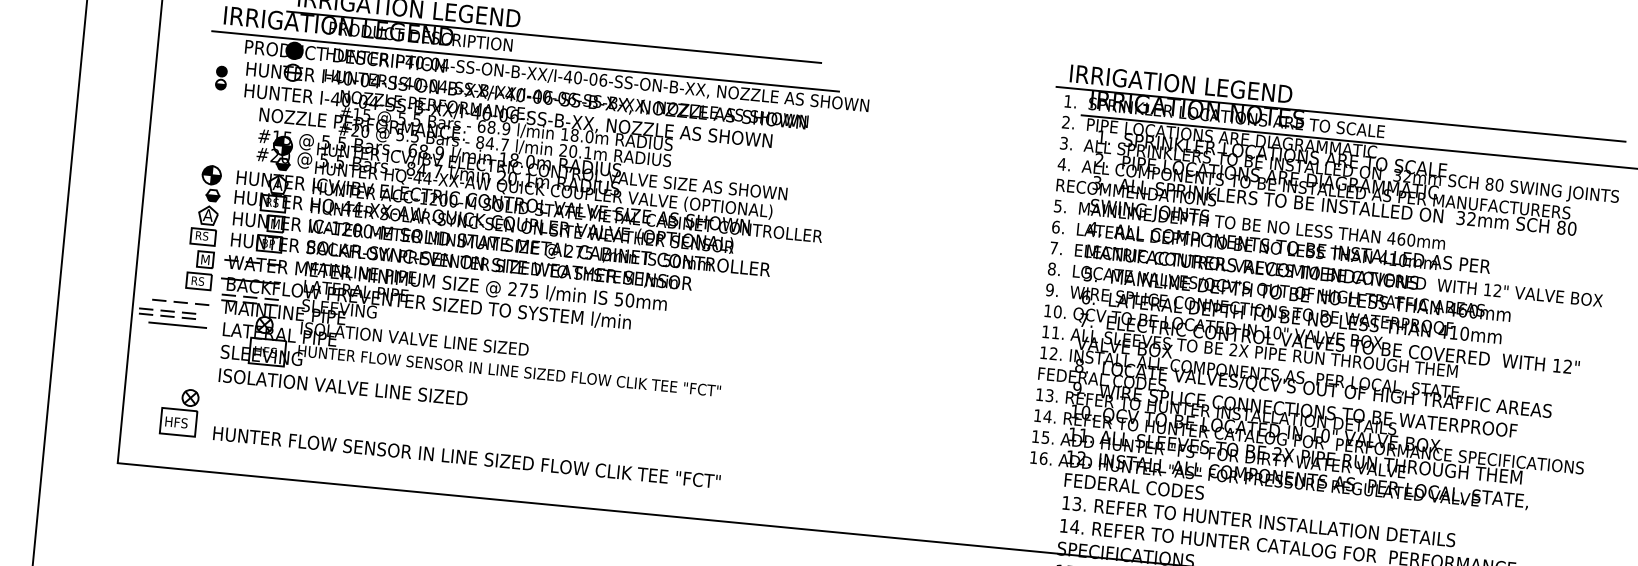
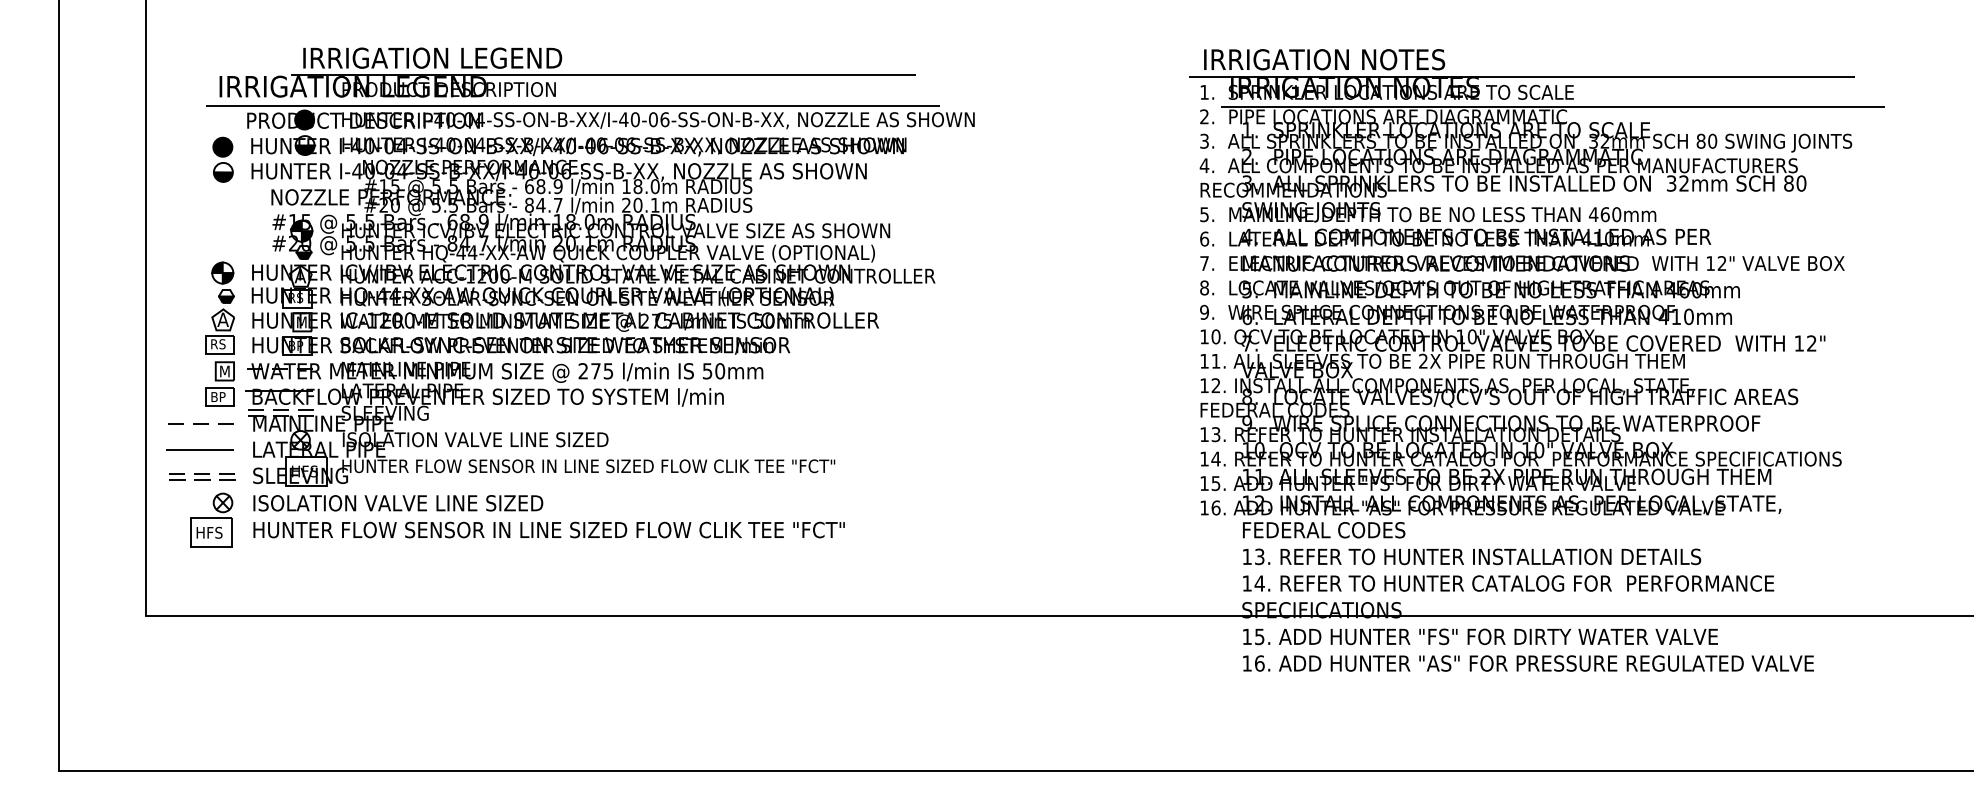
fill: (291, 76) -> (304, 150), added
part: (220, 77) -> (222, 159), size x1.67
text: (1249, 90) -> (1413, 59), IRRIGATION LEGEND -> IRRIGATION NOTES
text: (197, 281) -> (218, 397), RS -> BP
part: (167, 313) -> (202, 476), moved
part: (179, 411) -> (211, 519), moved
text: (466, 457) -> (548, 529), moved

